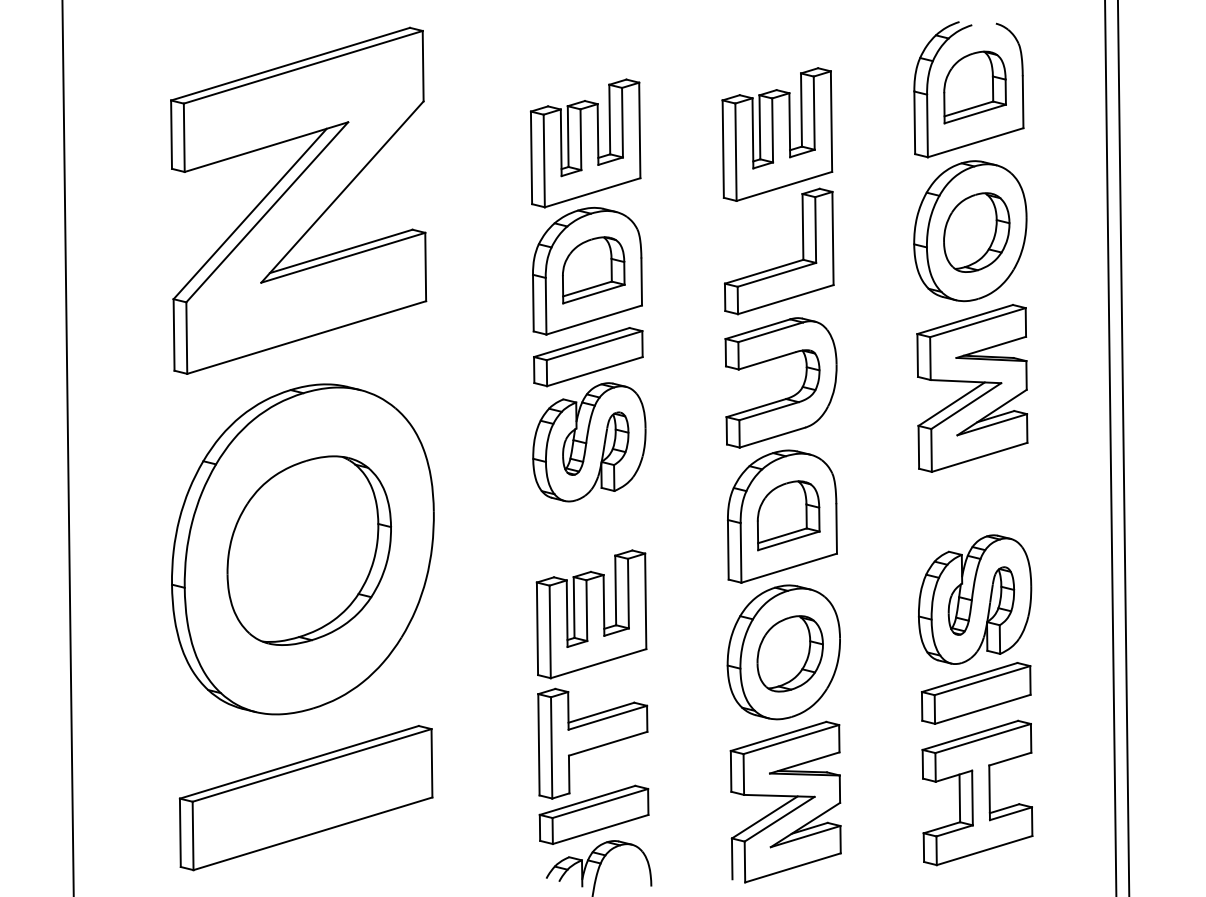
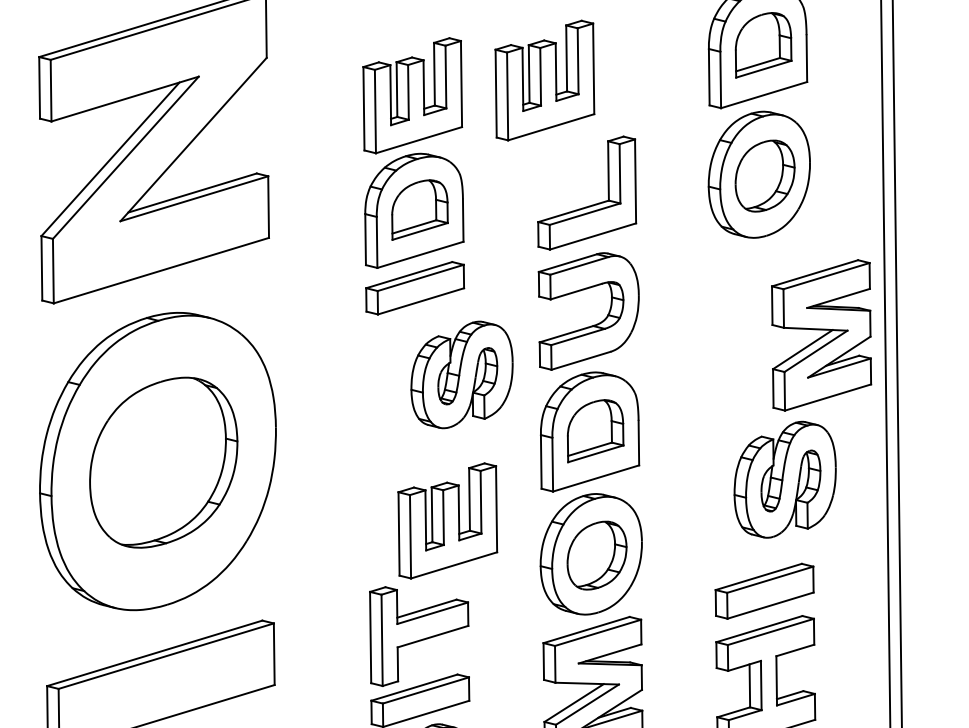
part: (777, 134) -> (545, 80), moved
part: (972, 388) -> (821, 335), moved
part: (589, 442) -> (462, 375), moved
part: (975, 599) -> (785, 479), moved
part: (591, 614) -> (447, 521), moved

